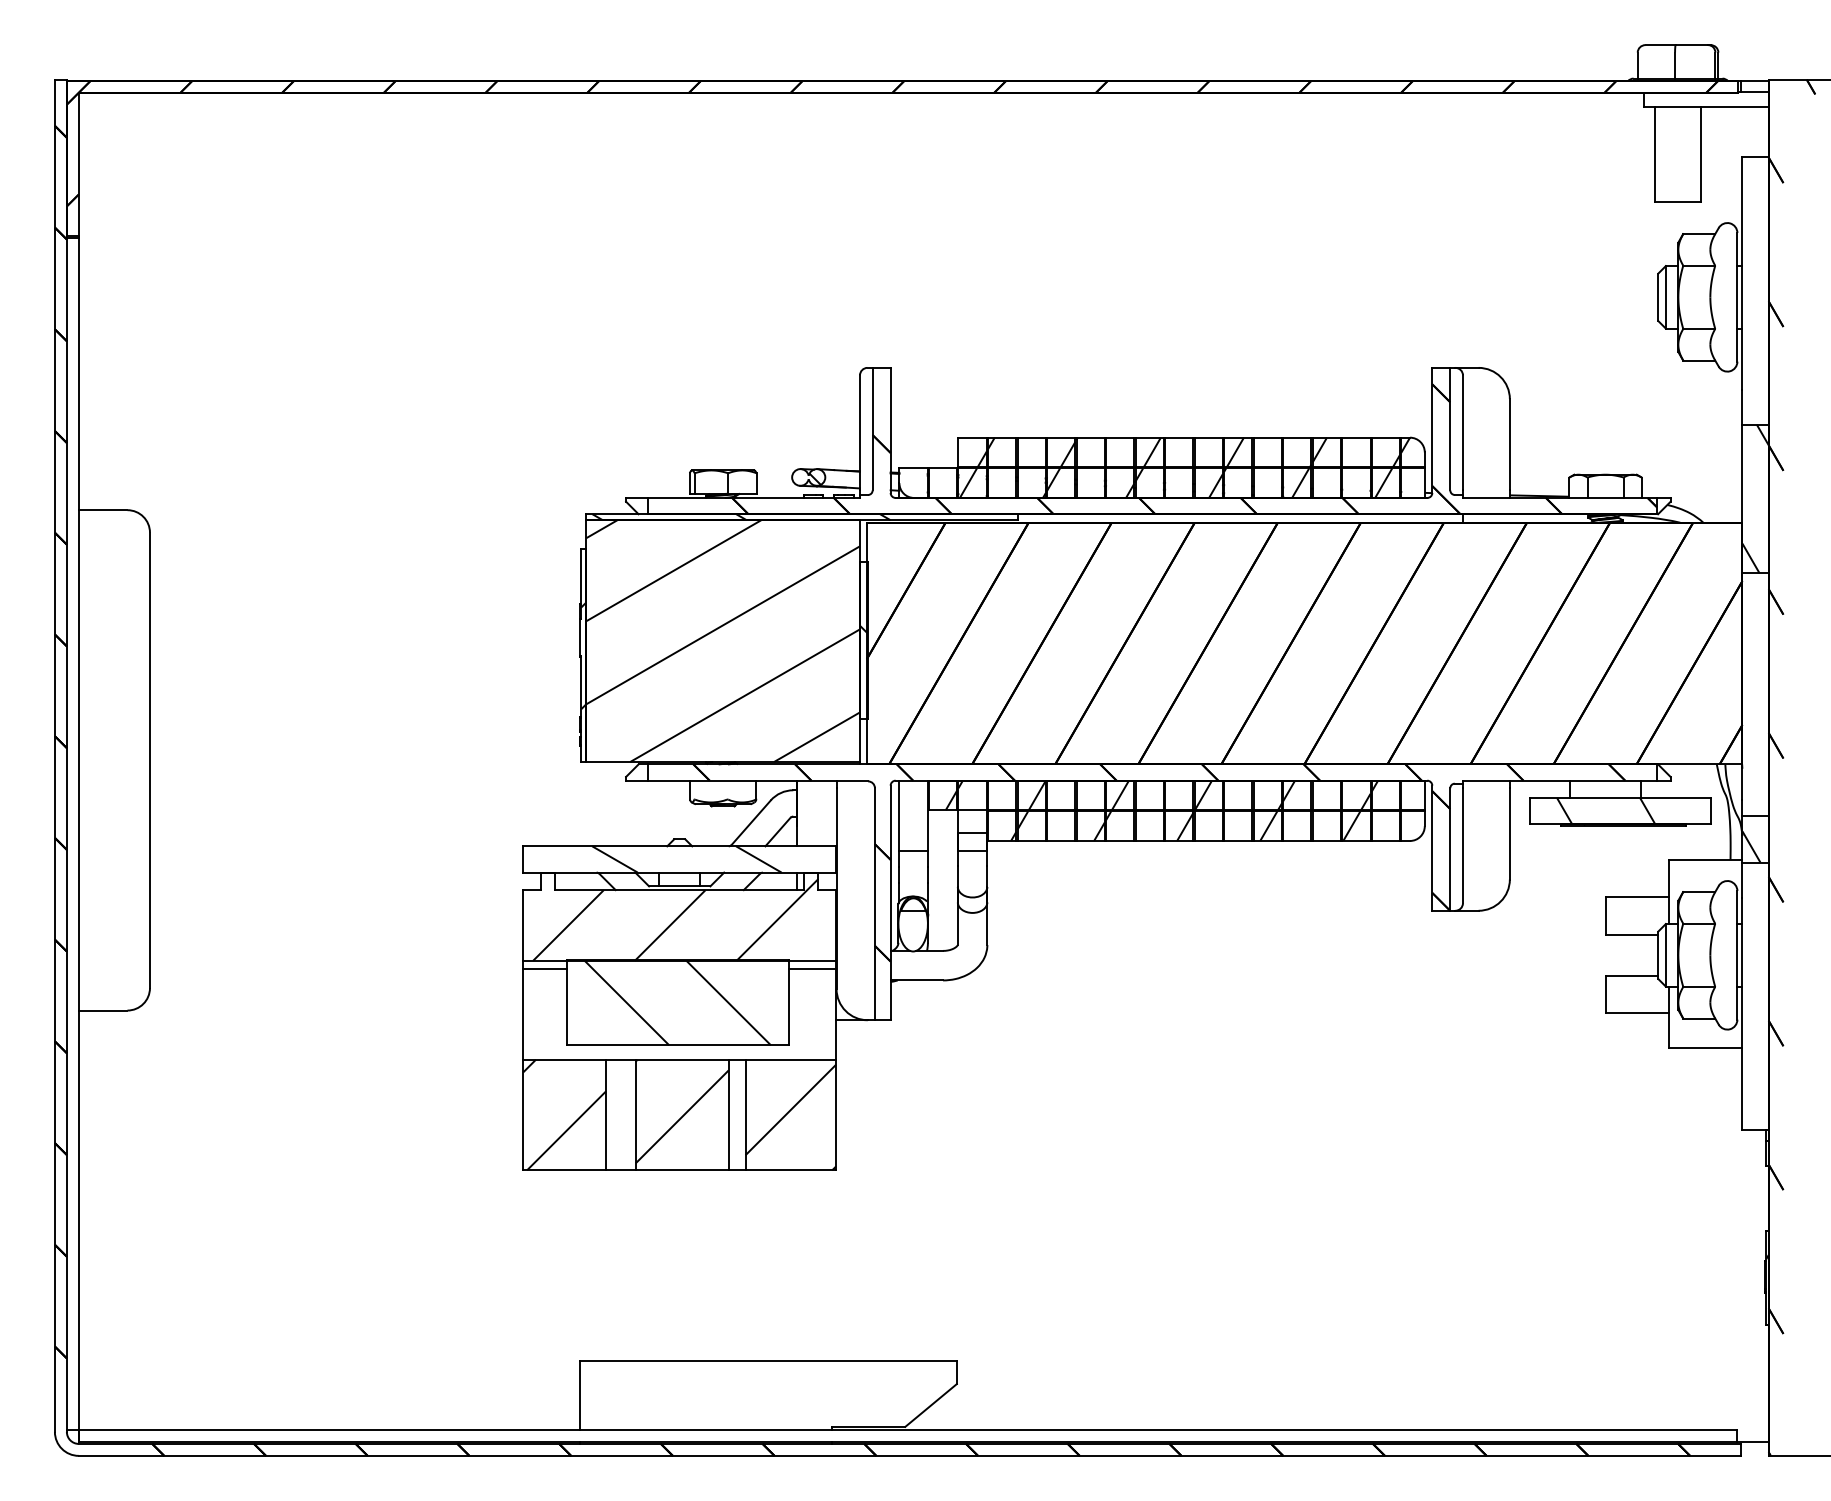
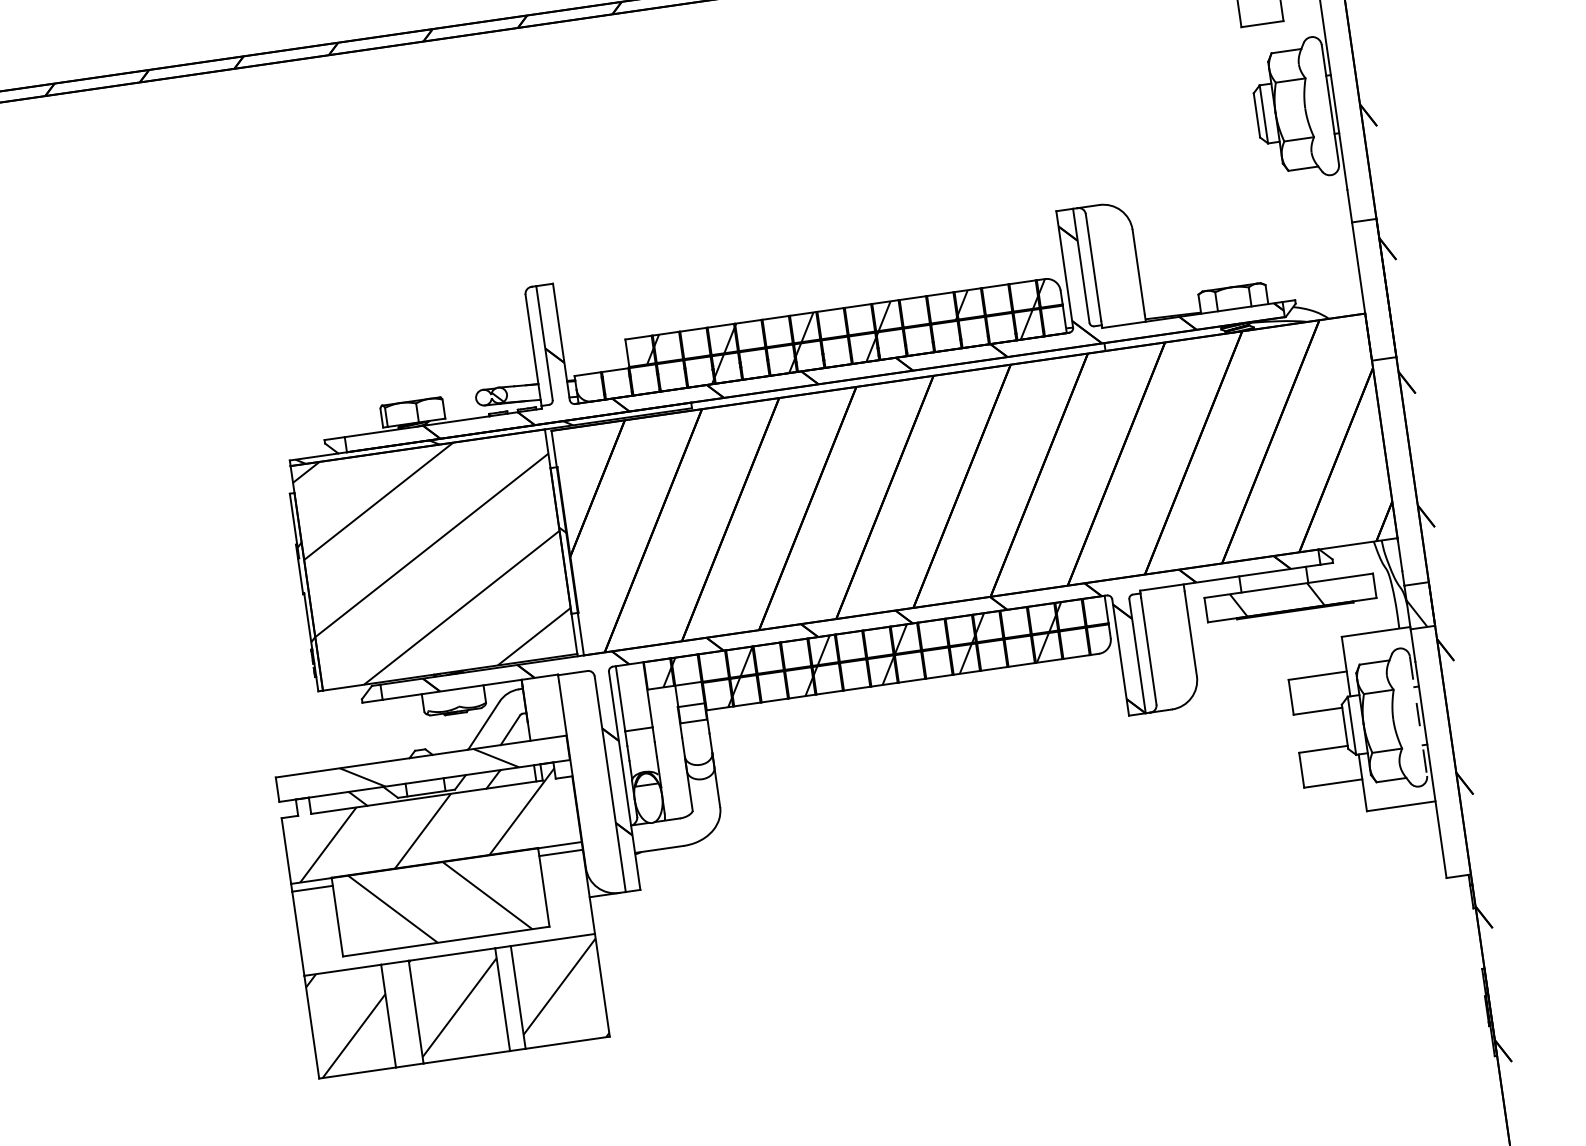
hatch: (967, 482) -> (639, 379), removed
hatch: (1300, 482) -> (949, 335), removed
hatch: (1755, 498) -> (1374, 289), removed
line: (1737, 955) -> (1418, 716), solid -> dashed

